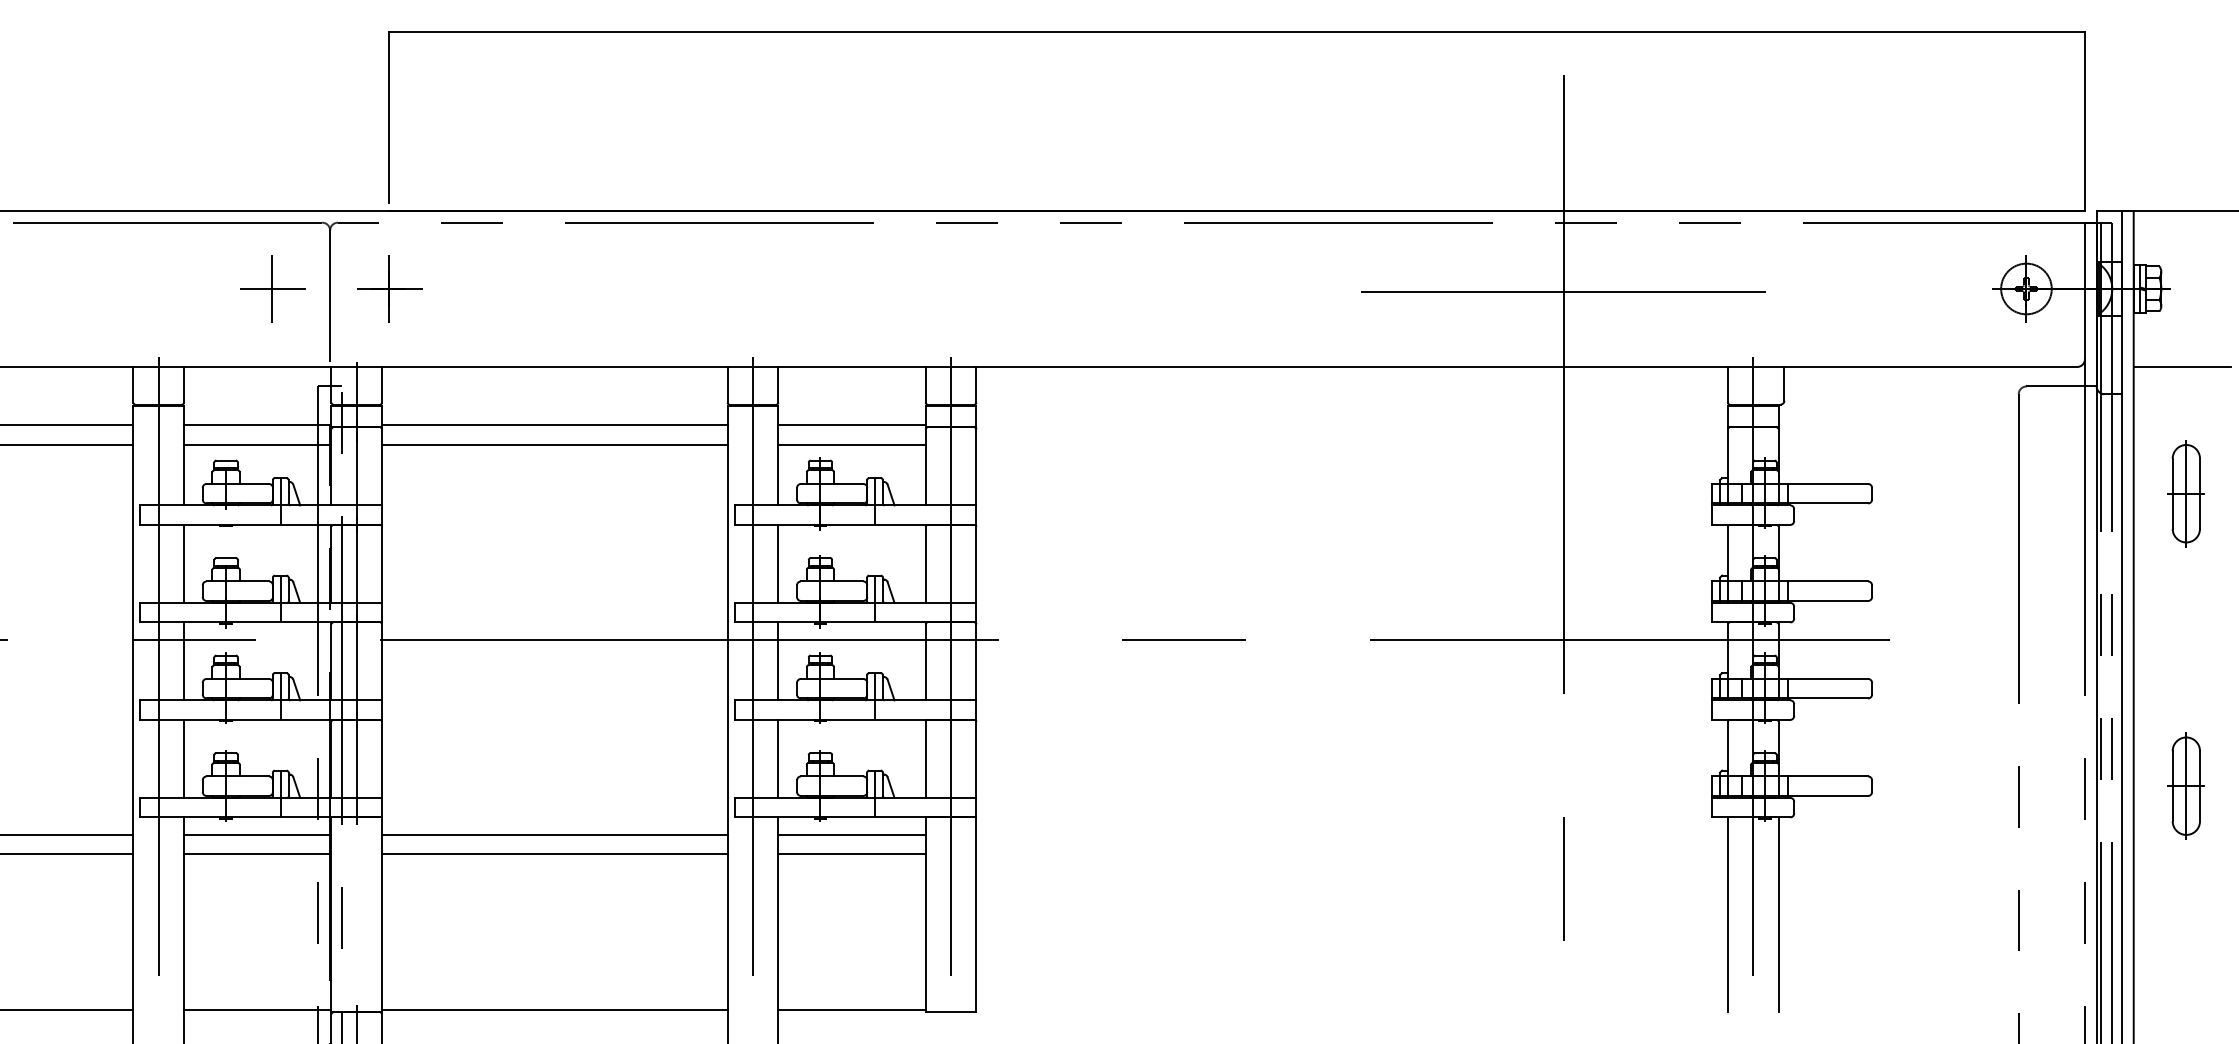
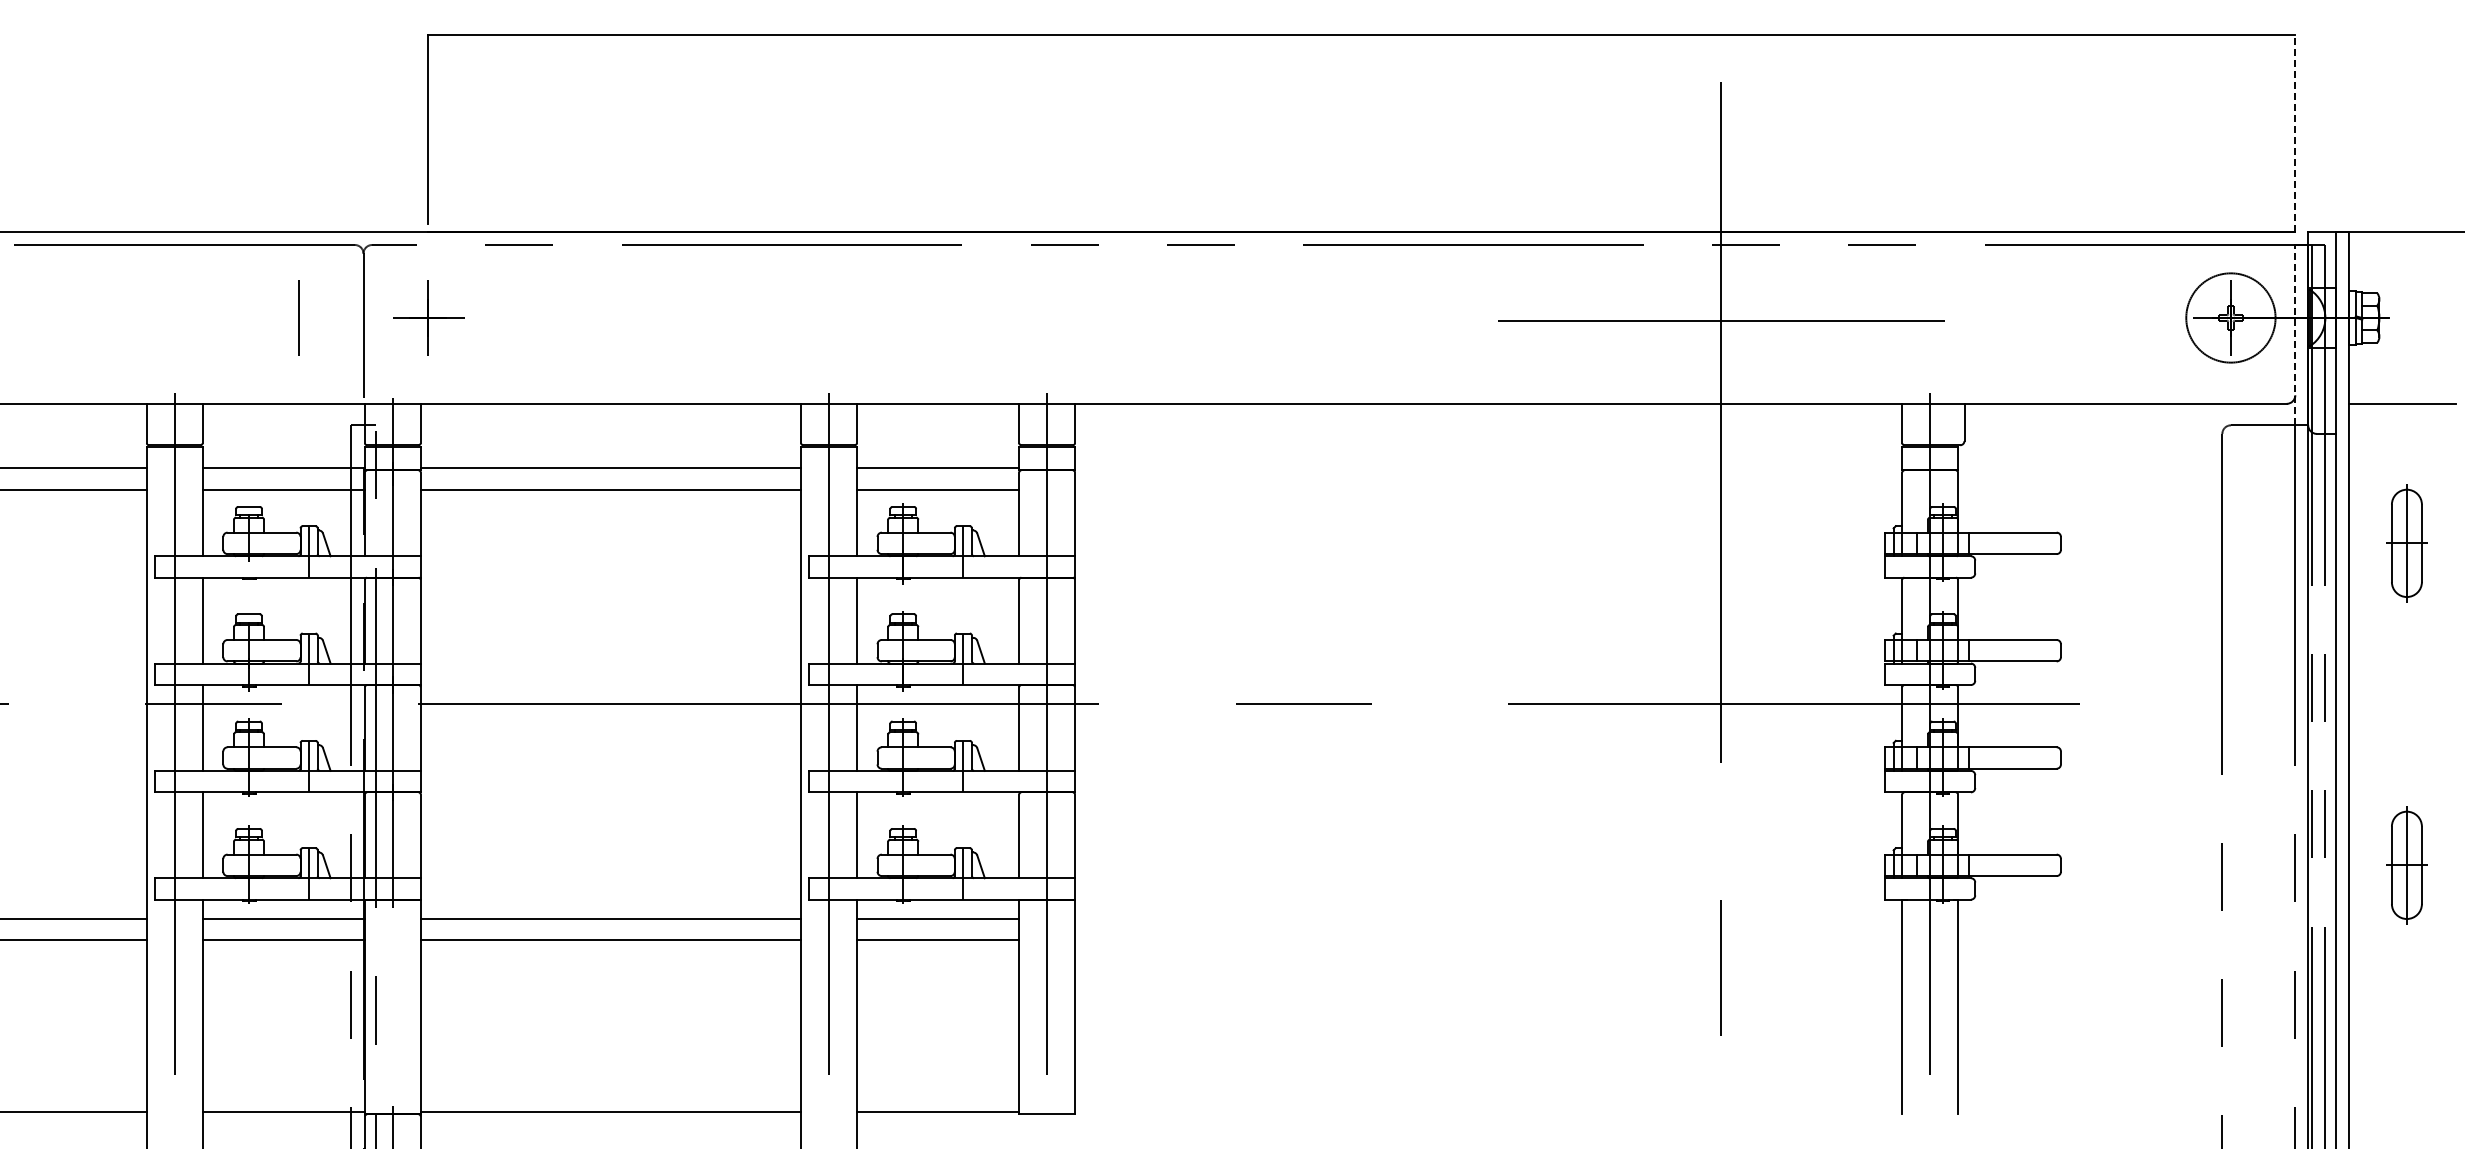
line: (2085, 121) -> (2295, 133), solid -> dashed
circle: (2026, 288) -> (2230, 317), size x1.6
line: (272, 289) -> (300, 318), removed
line: (2085, 303) -> (2295, 334), solid -> dashed

